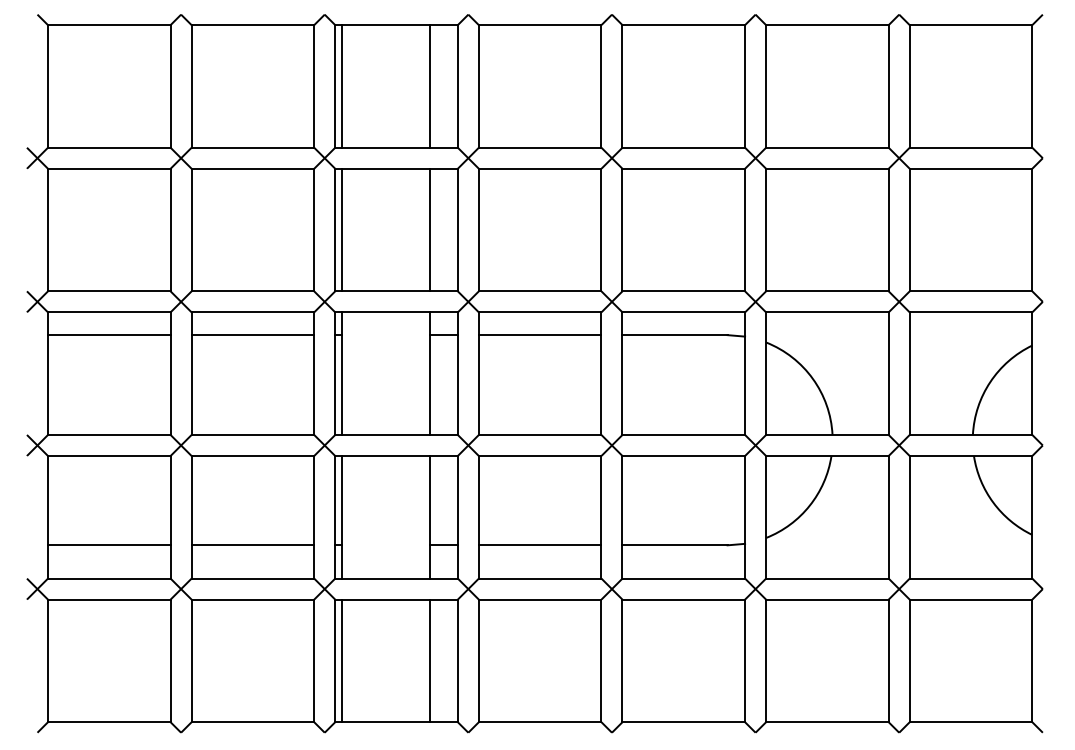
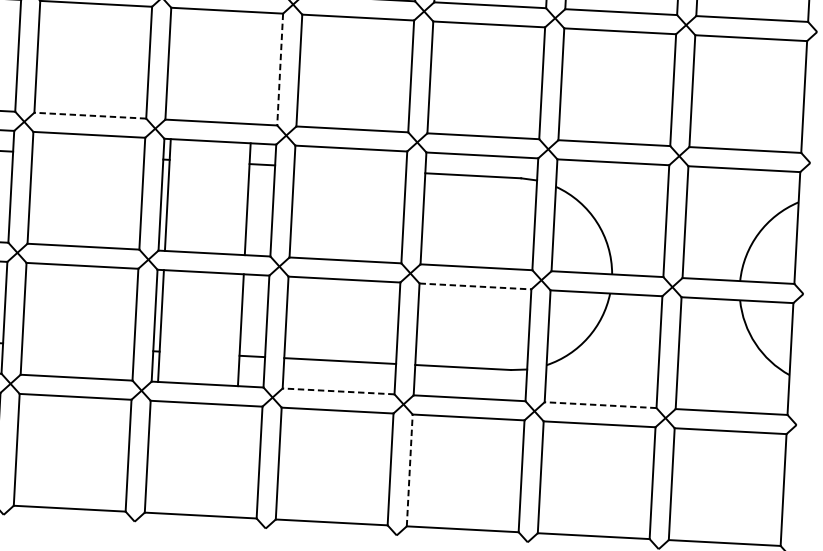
line: (342, 229) -> (174, 63), removed
line: (429, 229) -> (254, 67), removed
line: (457, 230) -> (279, 69), solid -> dashed
line: (252, 291) -> (89, 115), solid -> dashed
line: (252, 335) -> (87, 155), removed
line: (539, 335) -> (349, 169), removed
line: (684, 456) -> (476, 286), solid -> dashed
line: (252, 545) -> (77, 347), removed
line: (539, 578) -> (337, 391), solid -> dashed
line: (826, 578) -> (599, 405), solid -> dashed
line: (342, 660) -> (154, 456), removed
line: (429, 660) -> (233, 460), removed
line: (622, 660) -> (409, 470), solid -> dashed

